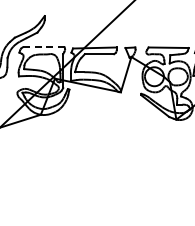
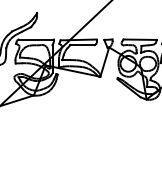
line: (44, 47) -> (36, 39), dashed -> solid

